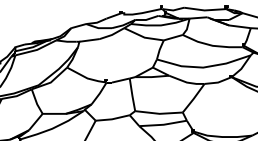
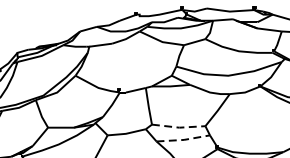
line: (159, 113) -> (179, 127), solid -> dashed
line: (163, 124) -> (183, 139), solid -> dashed

